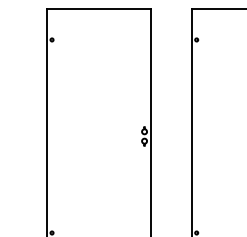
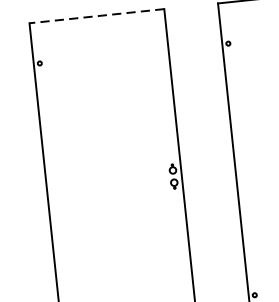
line: (99, 8) -> (97, 15), solid -> dashed

